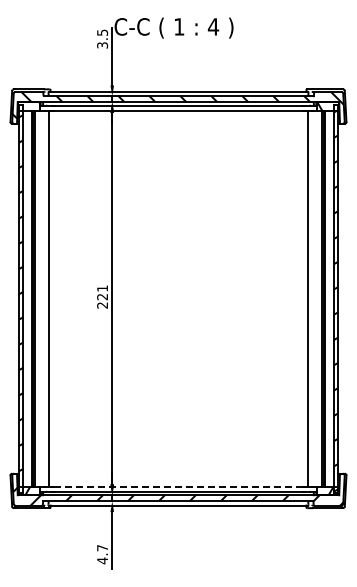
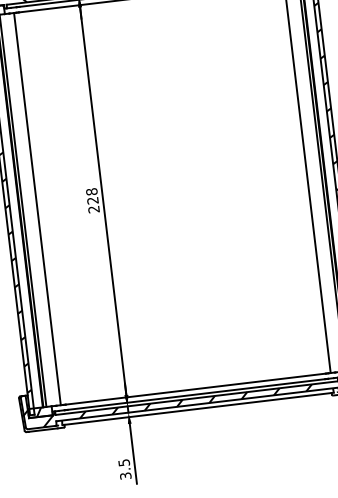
text: (102, 288) -> (91, 191), 221 -> 228
line: (178, 486) -> (195, 389), dashed -> solid
text: (102, 554) -> (124, 469), 4.7 -> 3.5

